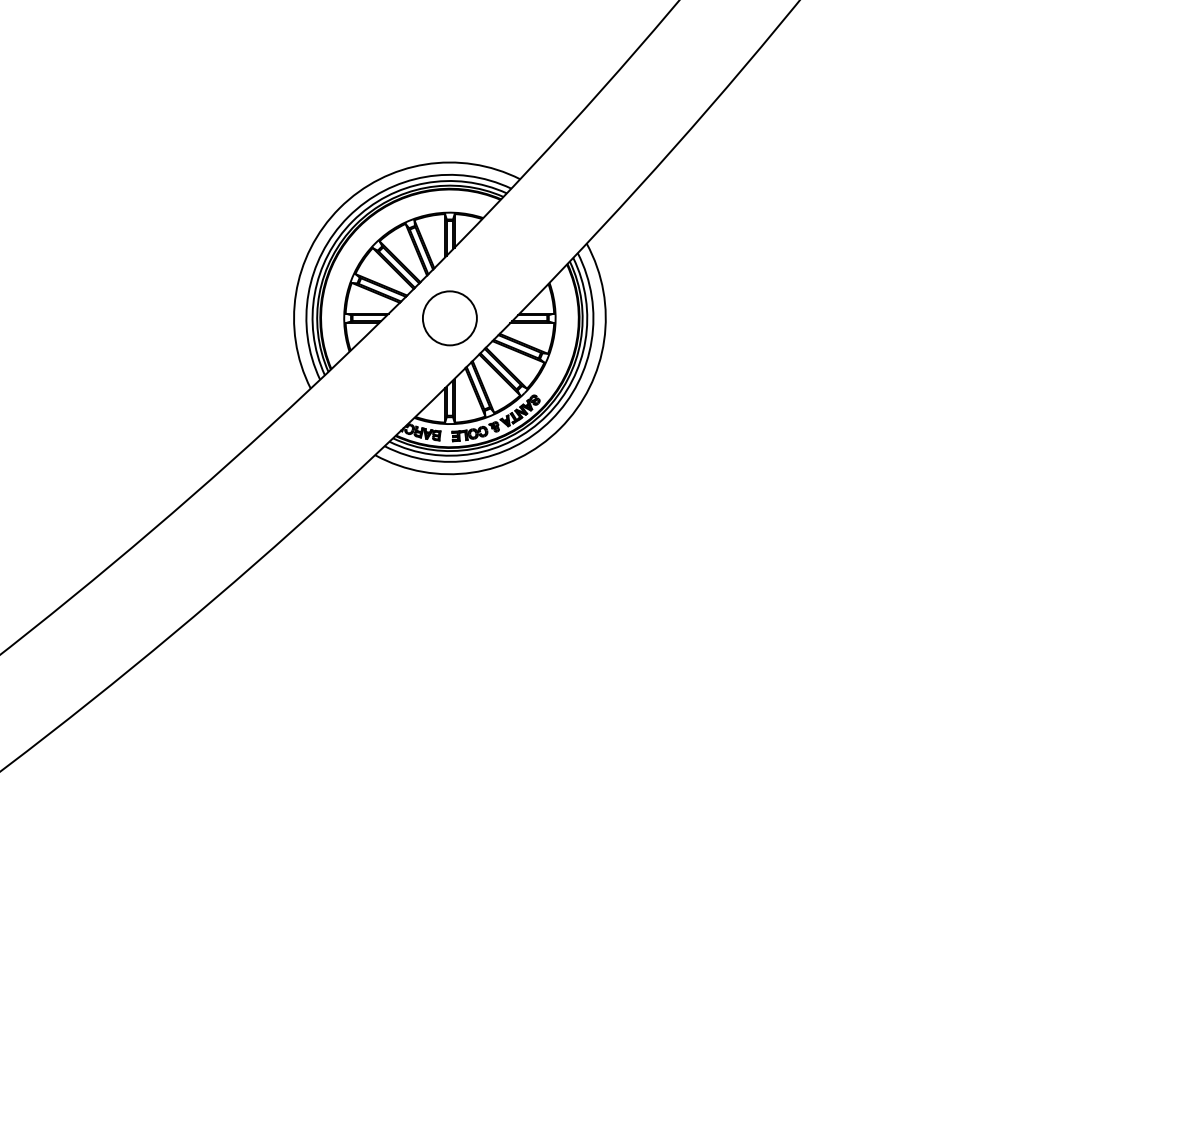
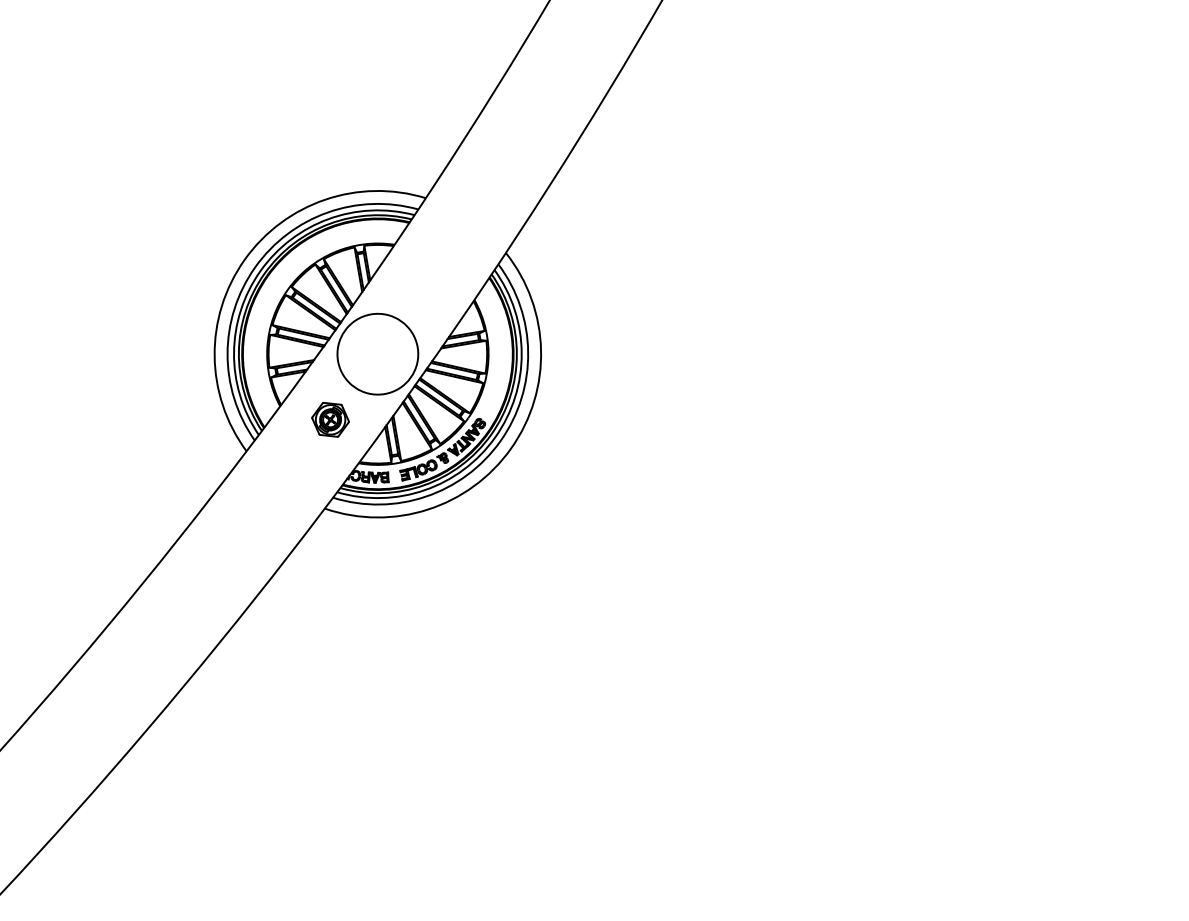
circle: (449, 317) -> (377, 353), size x1.43
part: (394, 372) -> (330, 419), added

